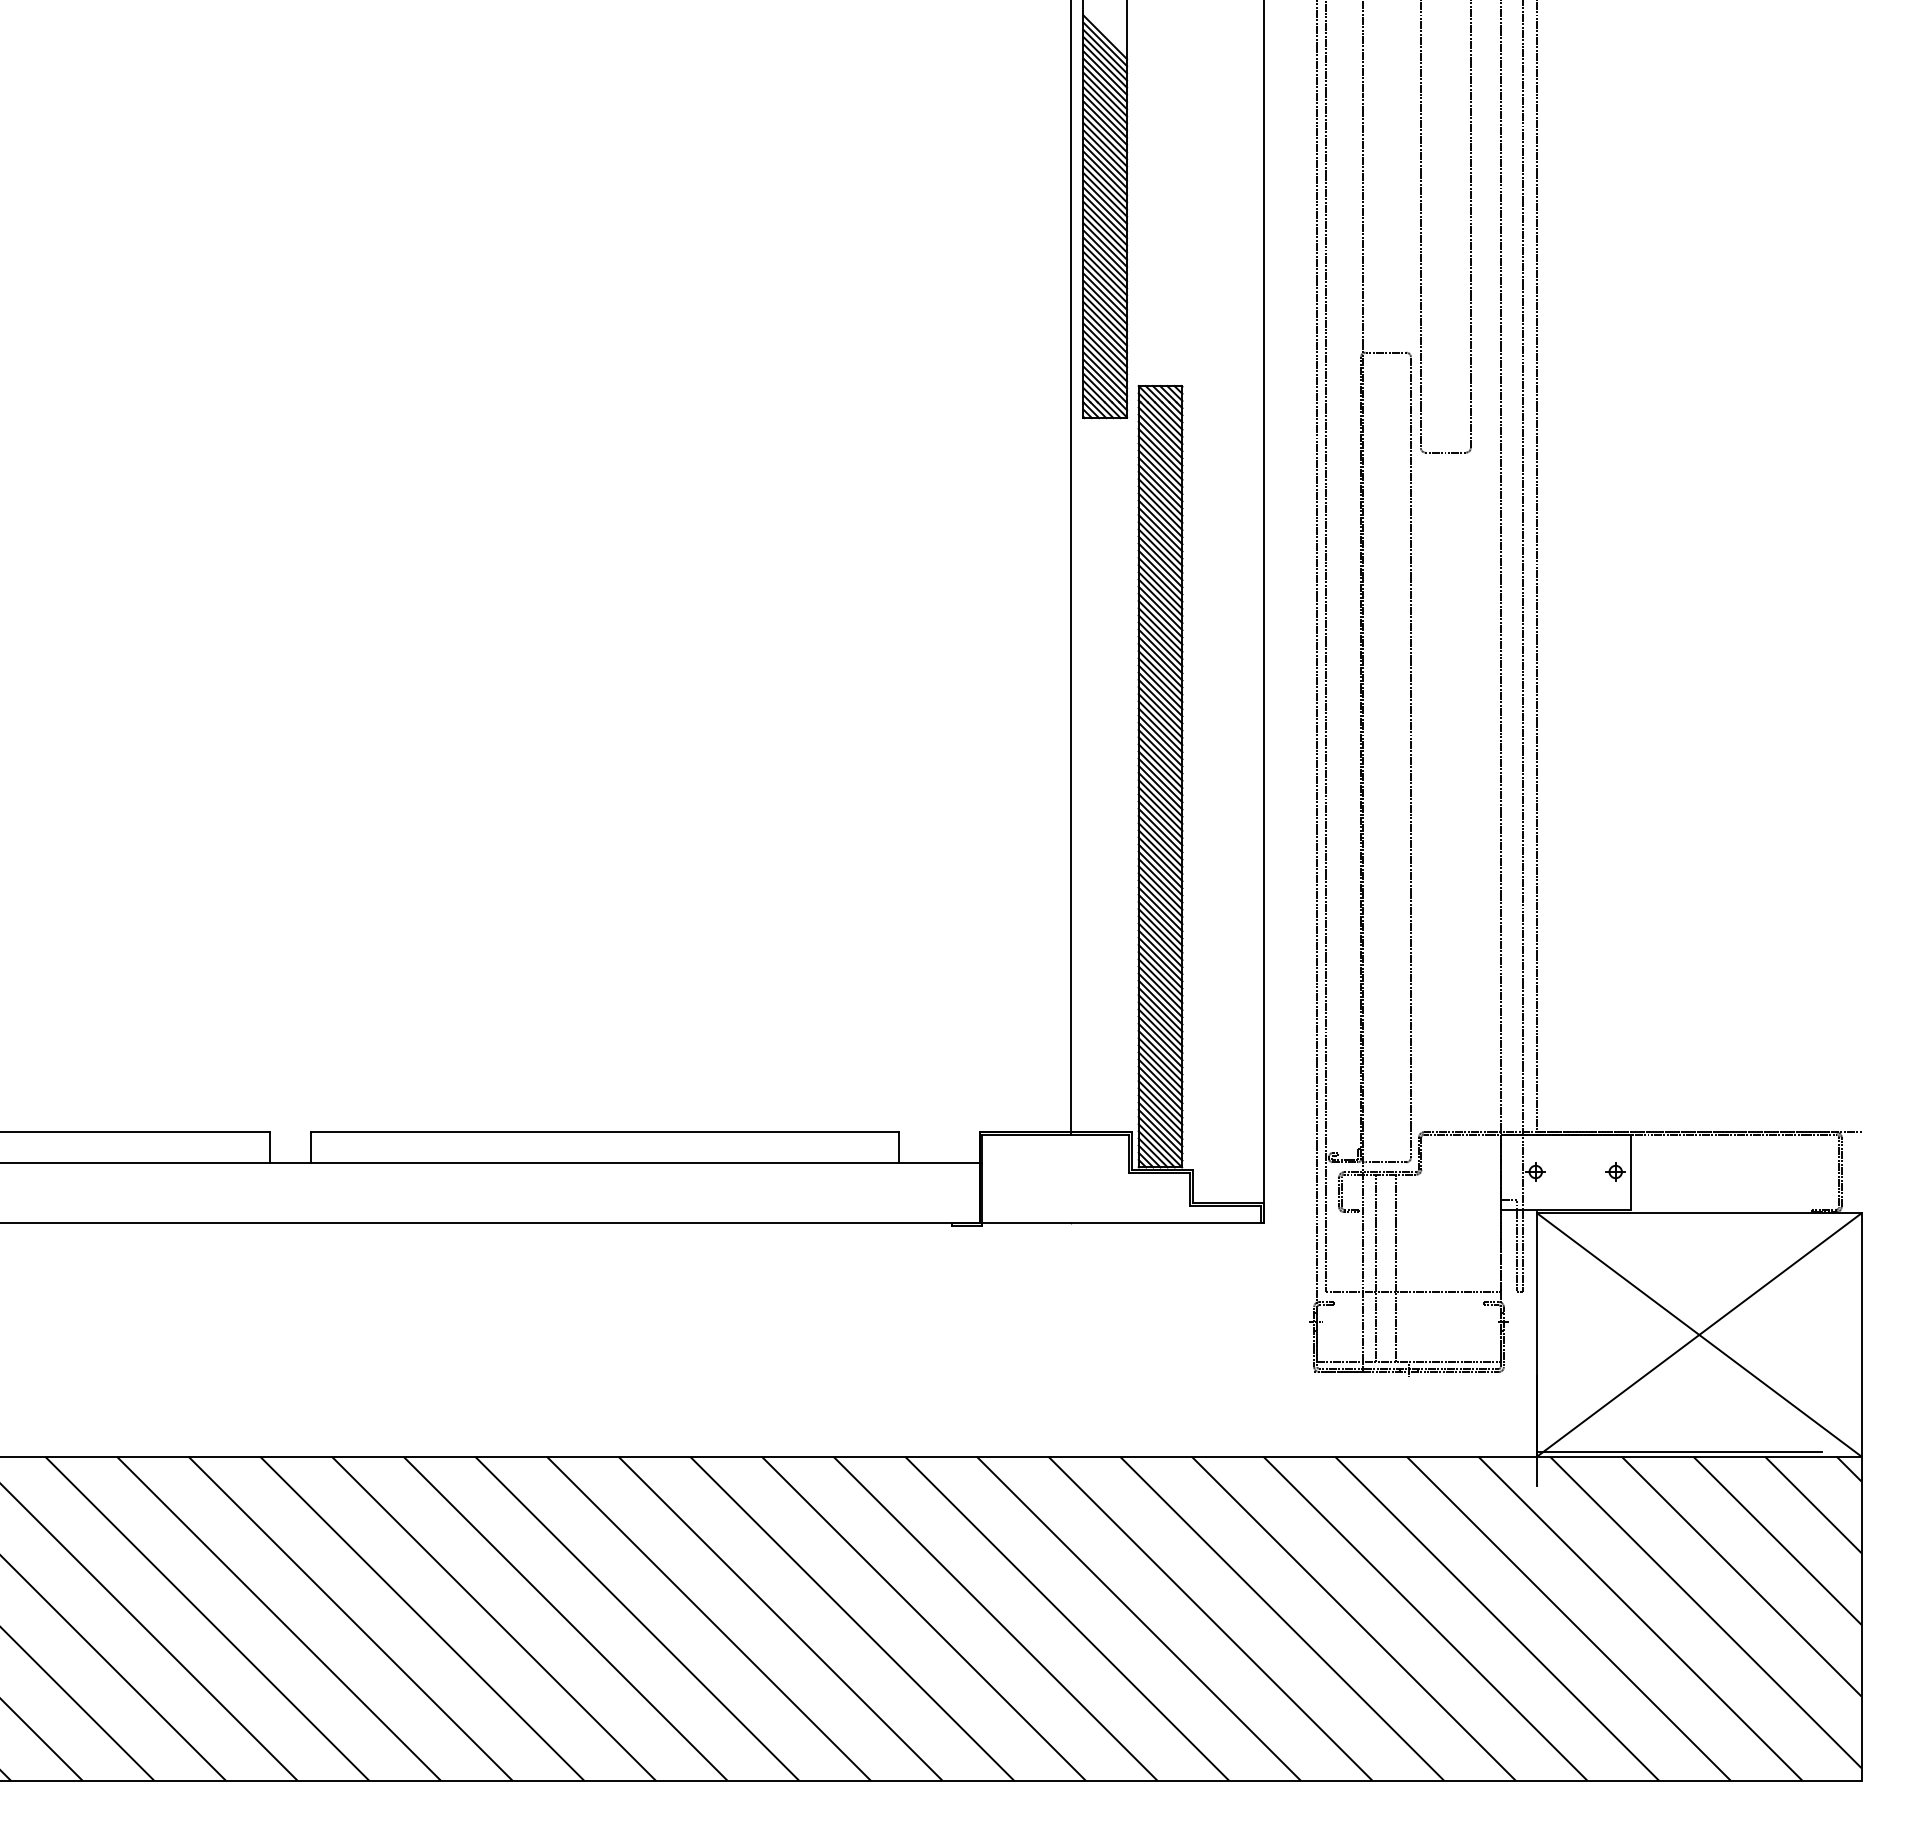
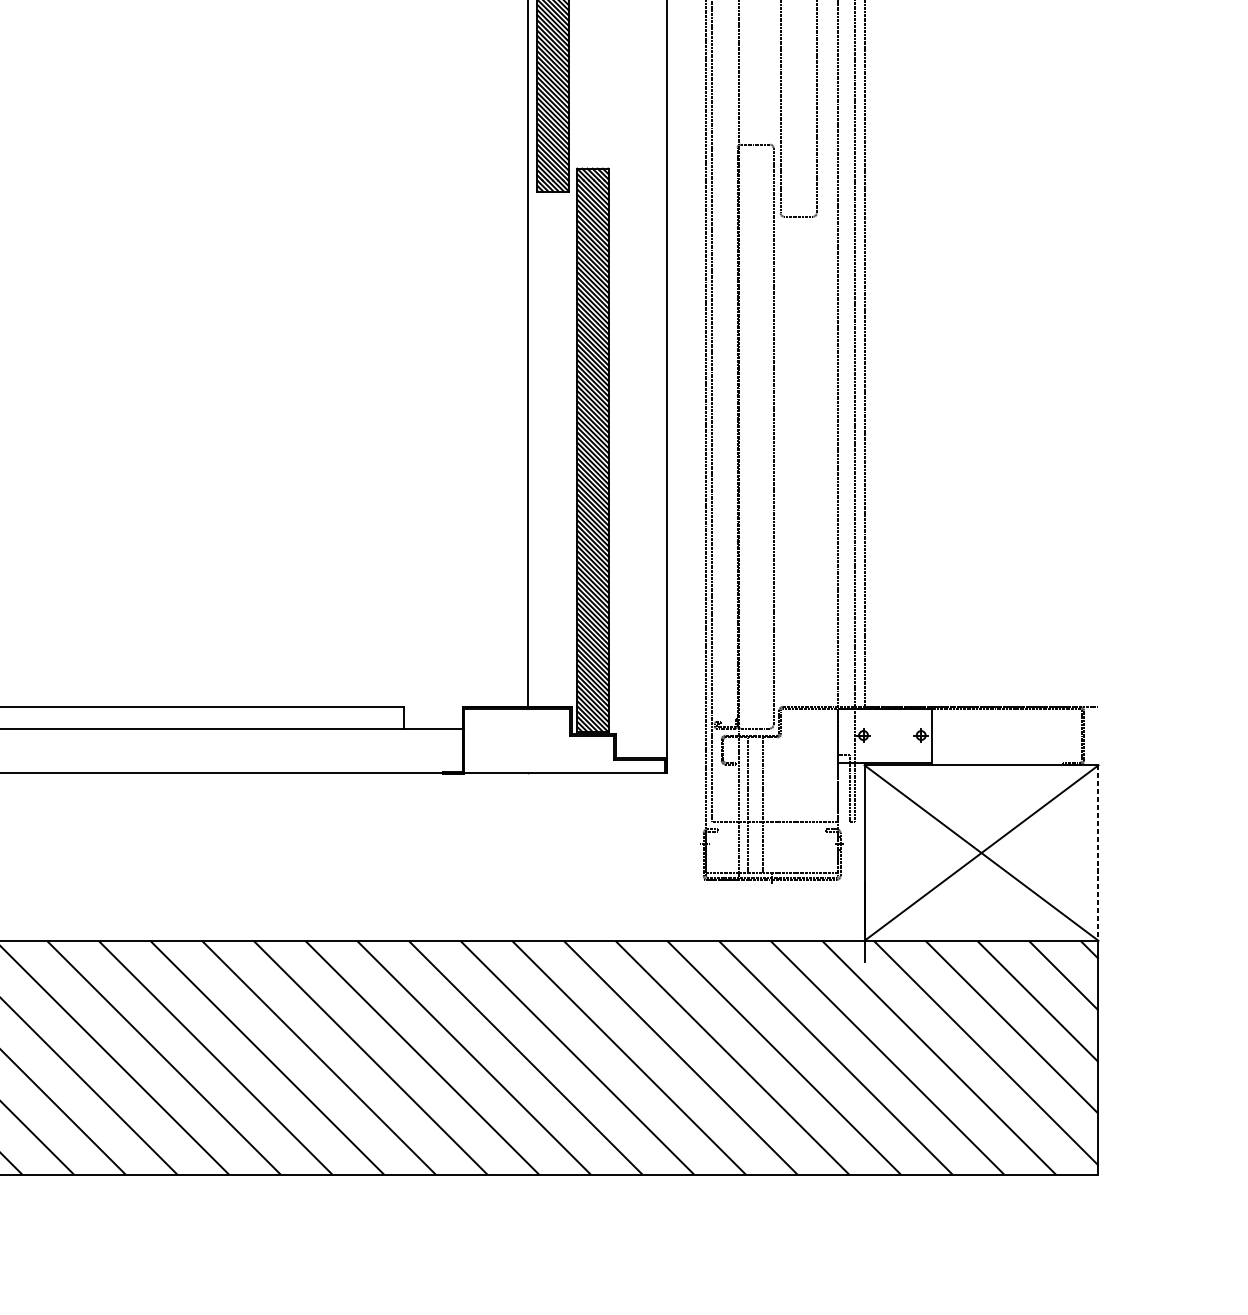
line: (1861, 1334) -> (1098, 852), solid -> dashed
line: (1679, 1451) -> (967, 937), removed

